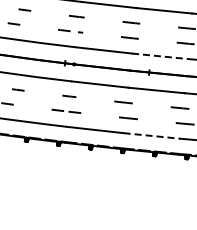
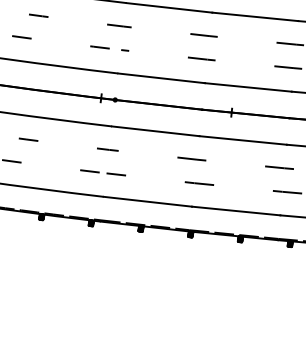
line: (160, 56) -> (249, 87), dashed -> solid
line: (152, 135) -> (236, 210), dashed -> solid

